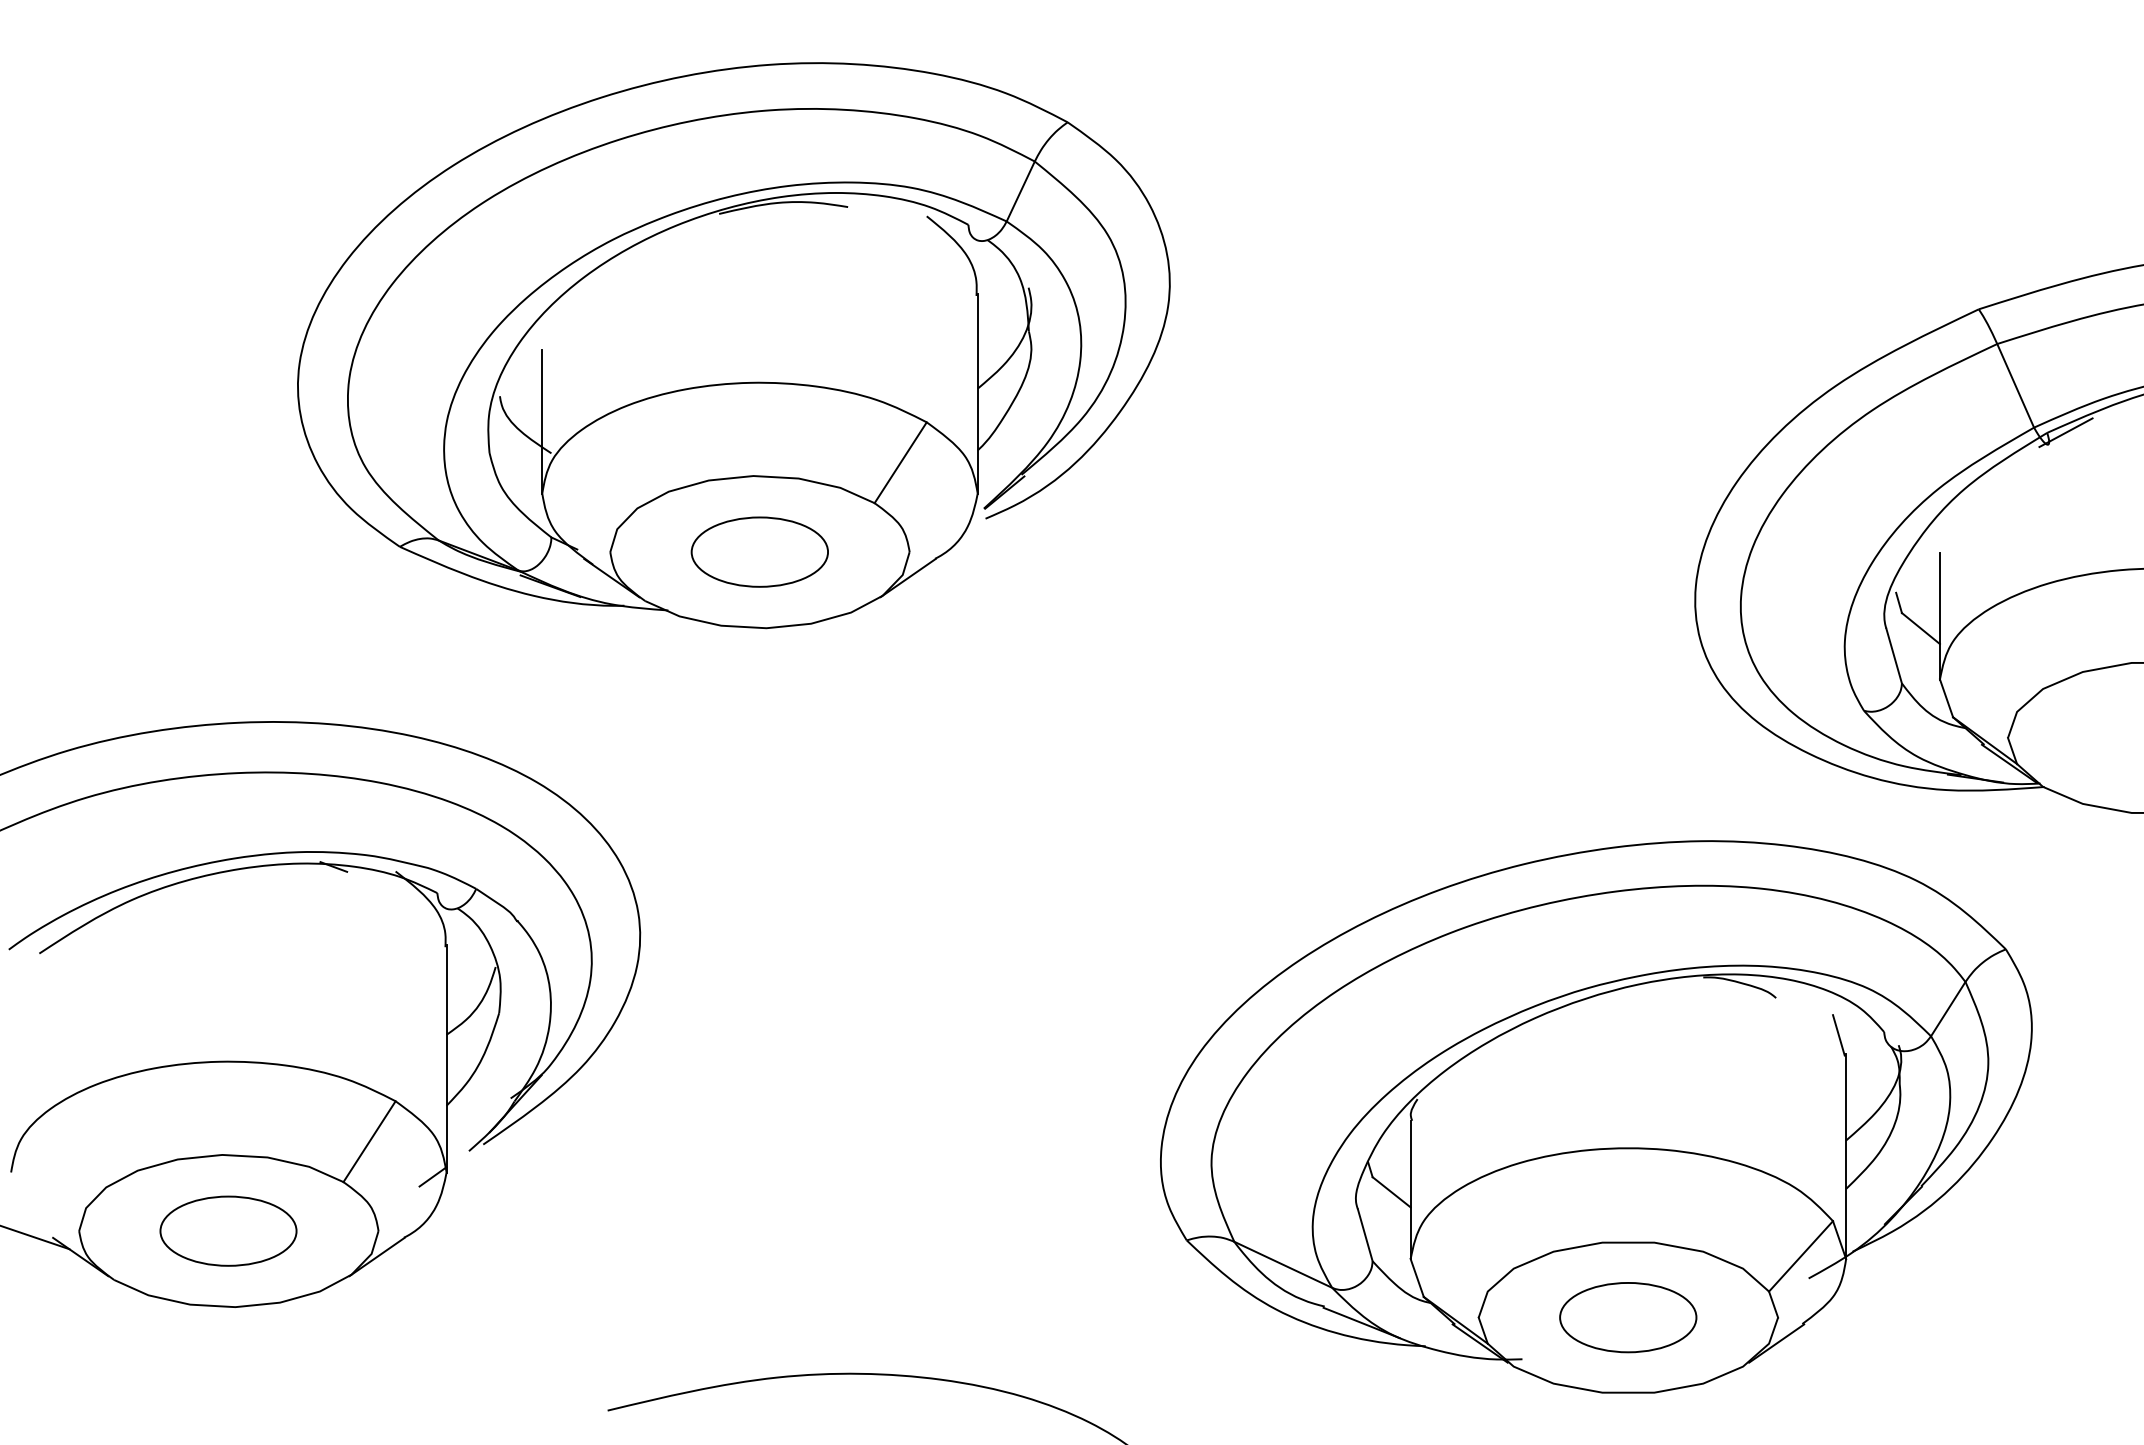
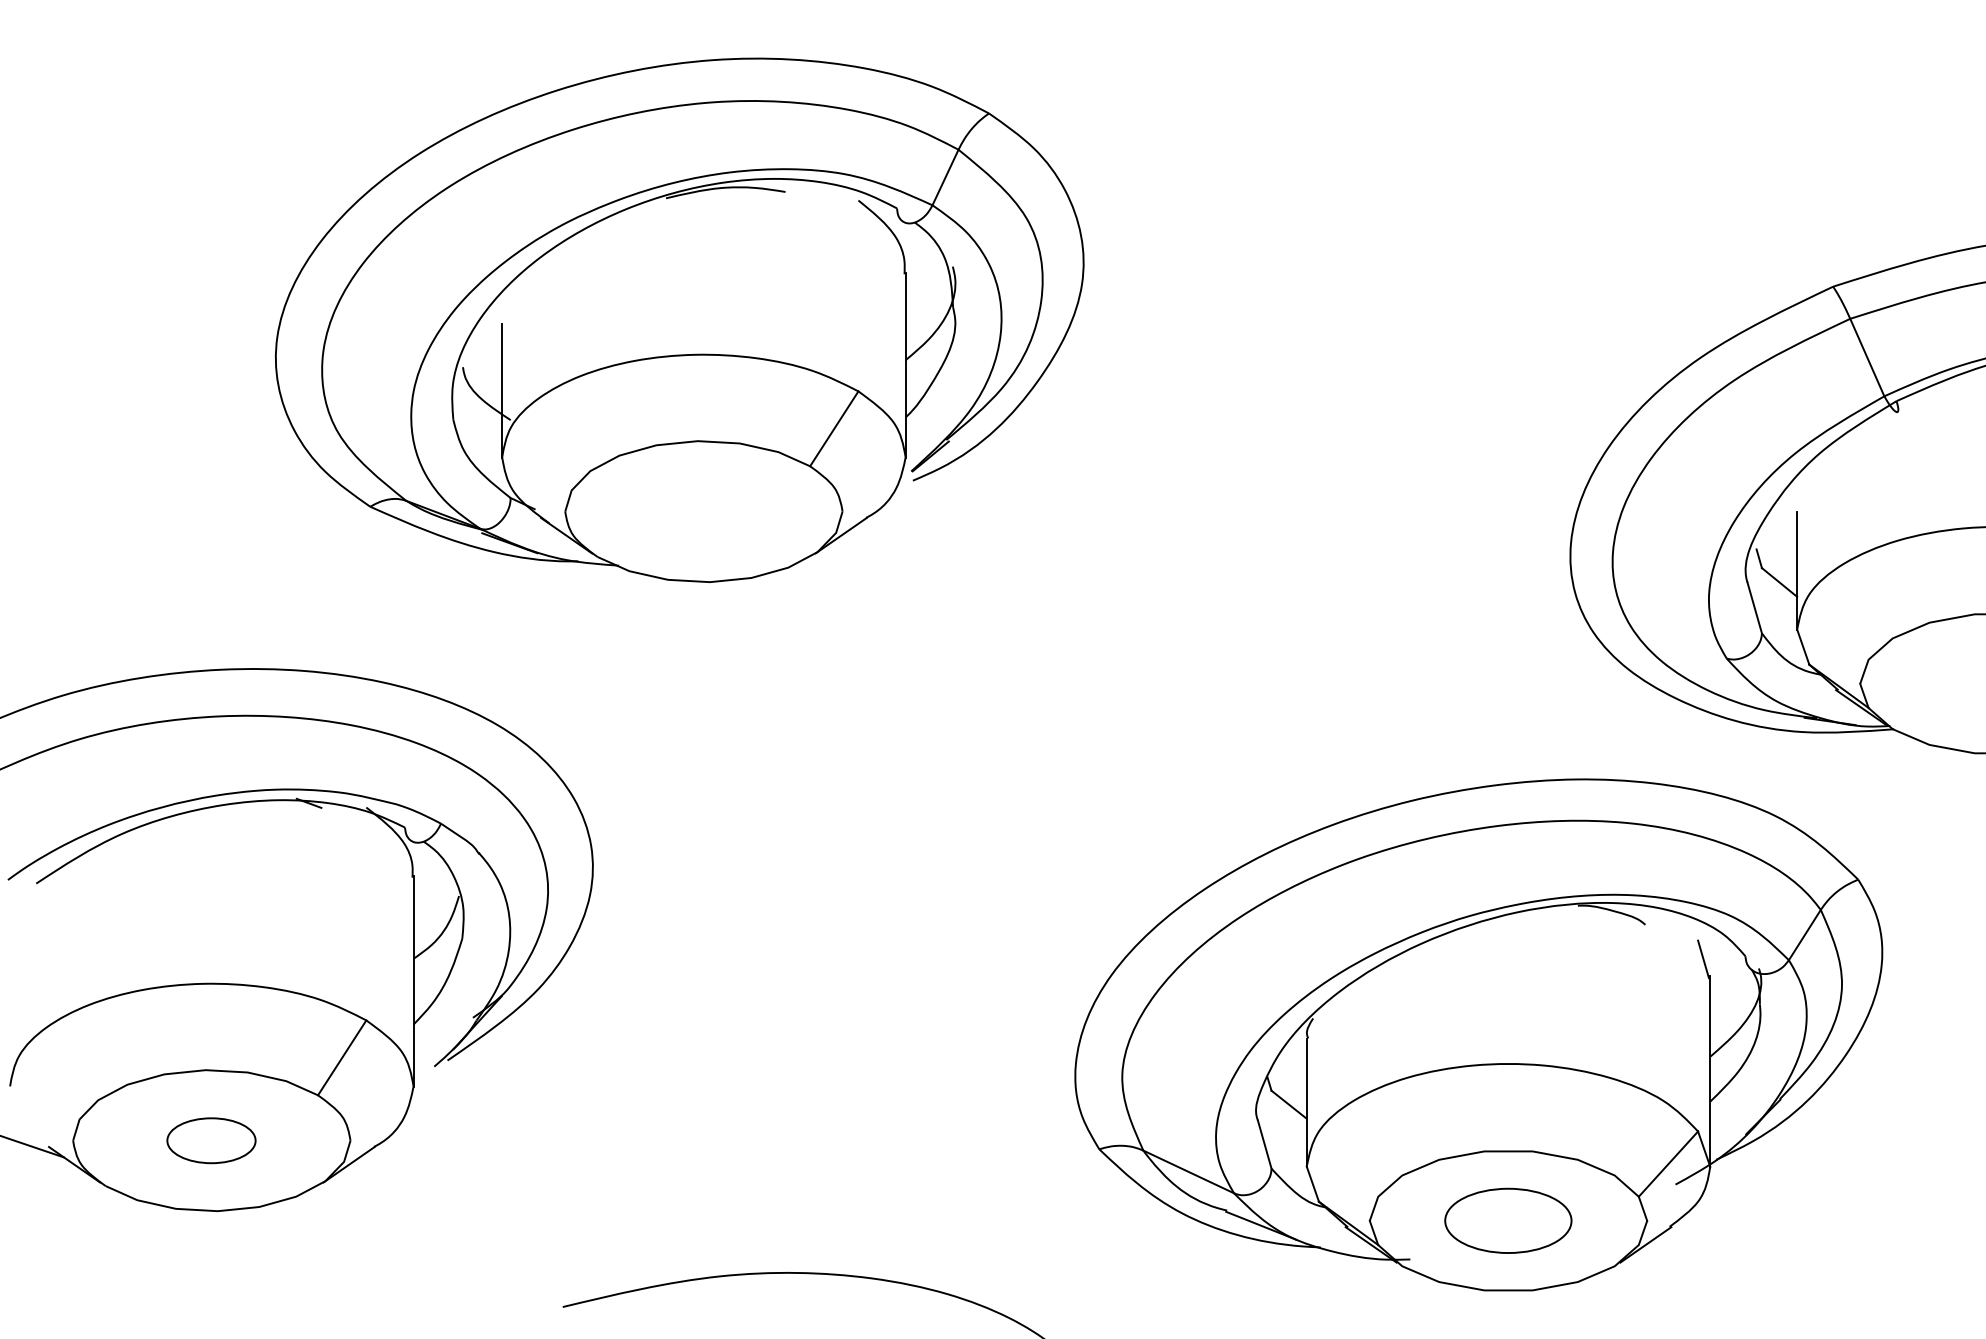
line: (2065, 432) -> (1913, 400), removed
part: (759, 551) -> (703, 511), removed
line: (432, 1176) -> (400, 1090), removed
part: (228, 1230) -> (211, 1140), size x0.7

